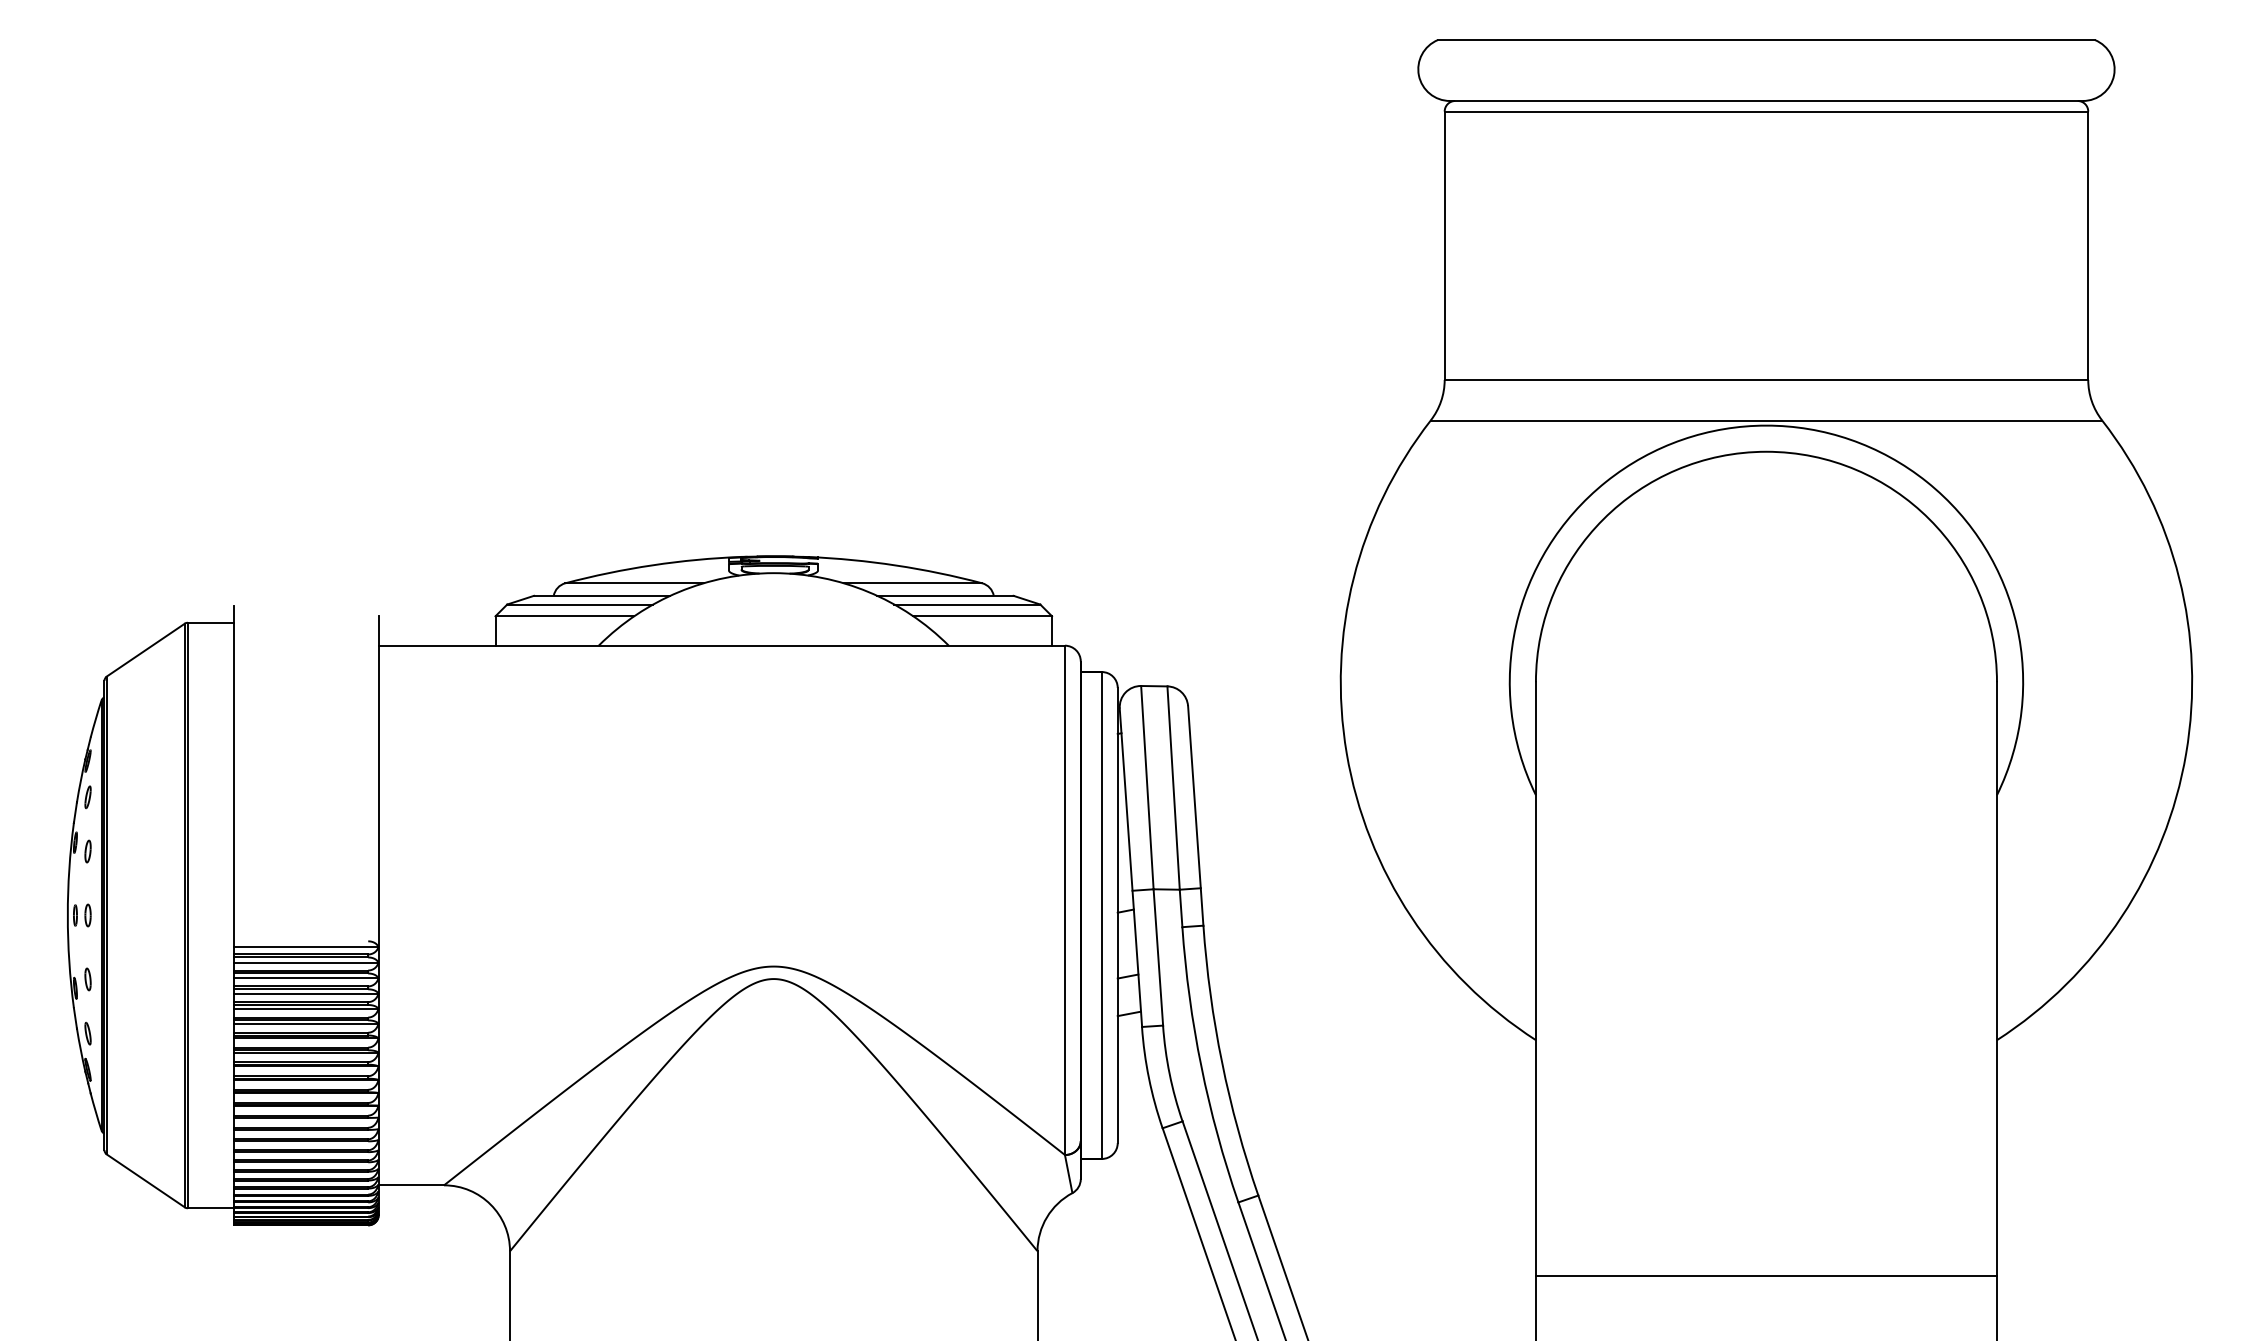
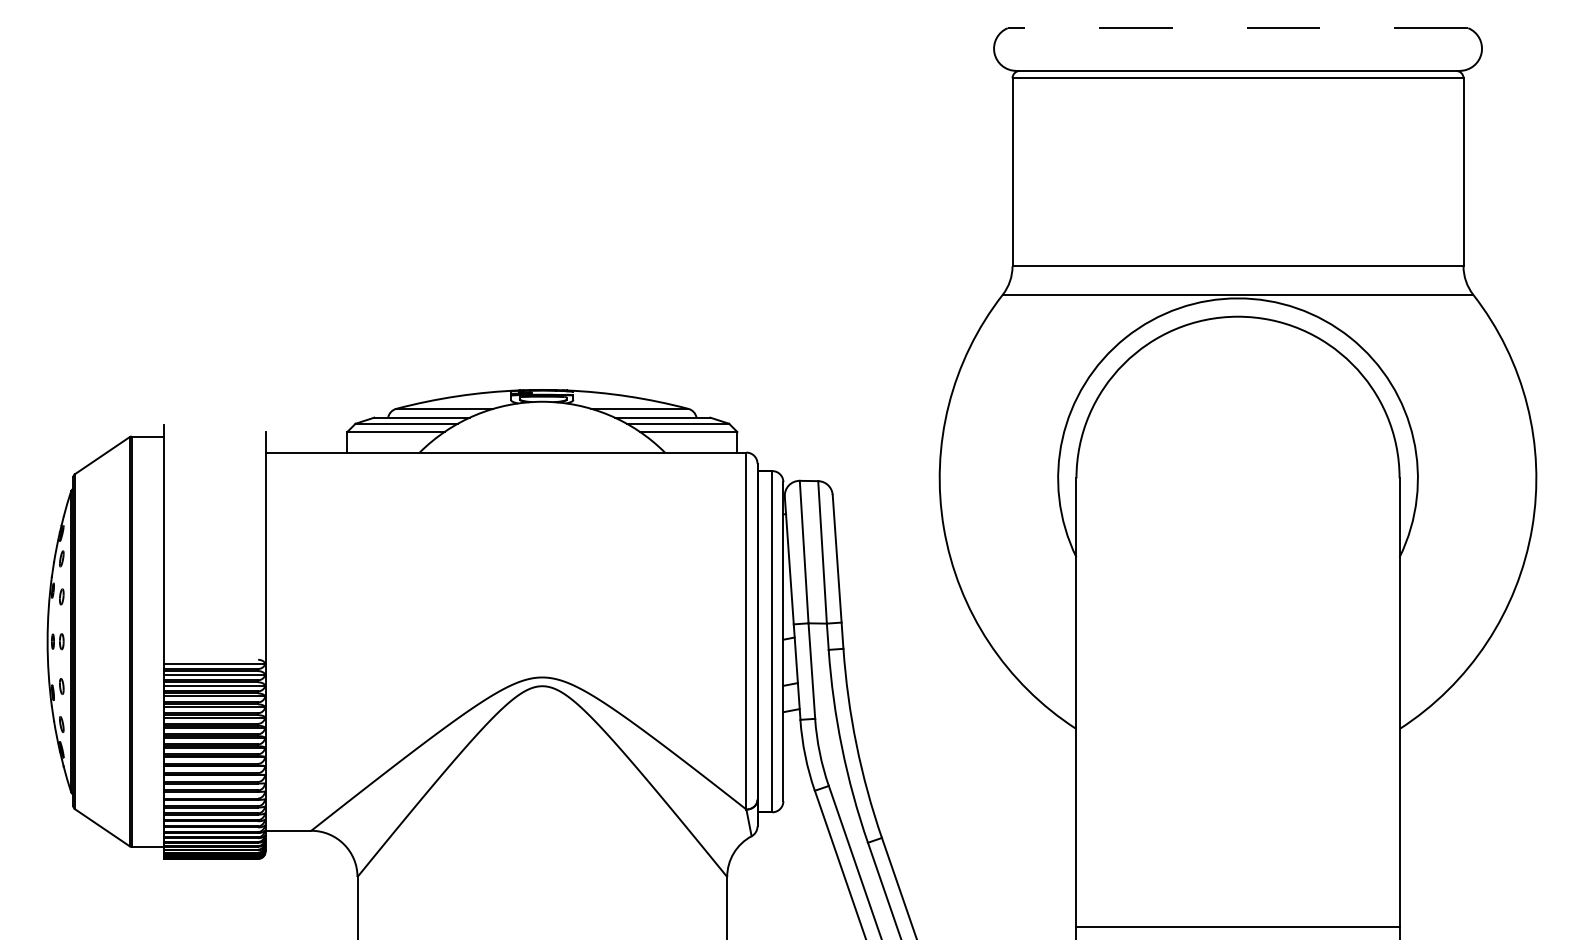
line: (1766, 40) -> (1238, 28), solid -> dashed
line: (1765, 1275) -> (1237, 926), moved

